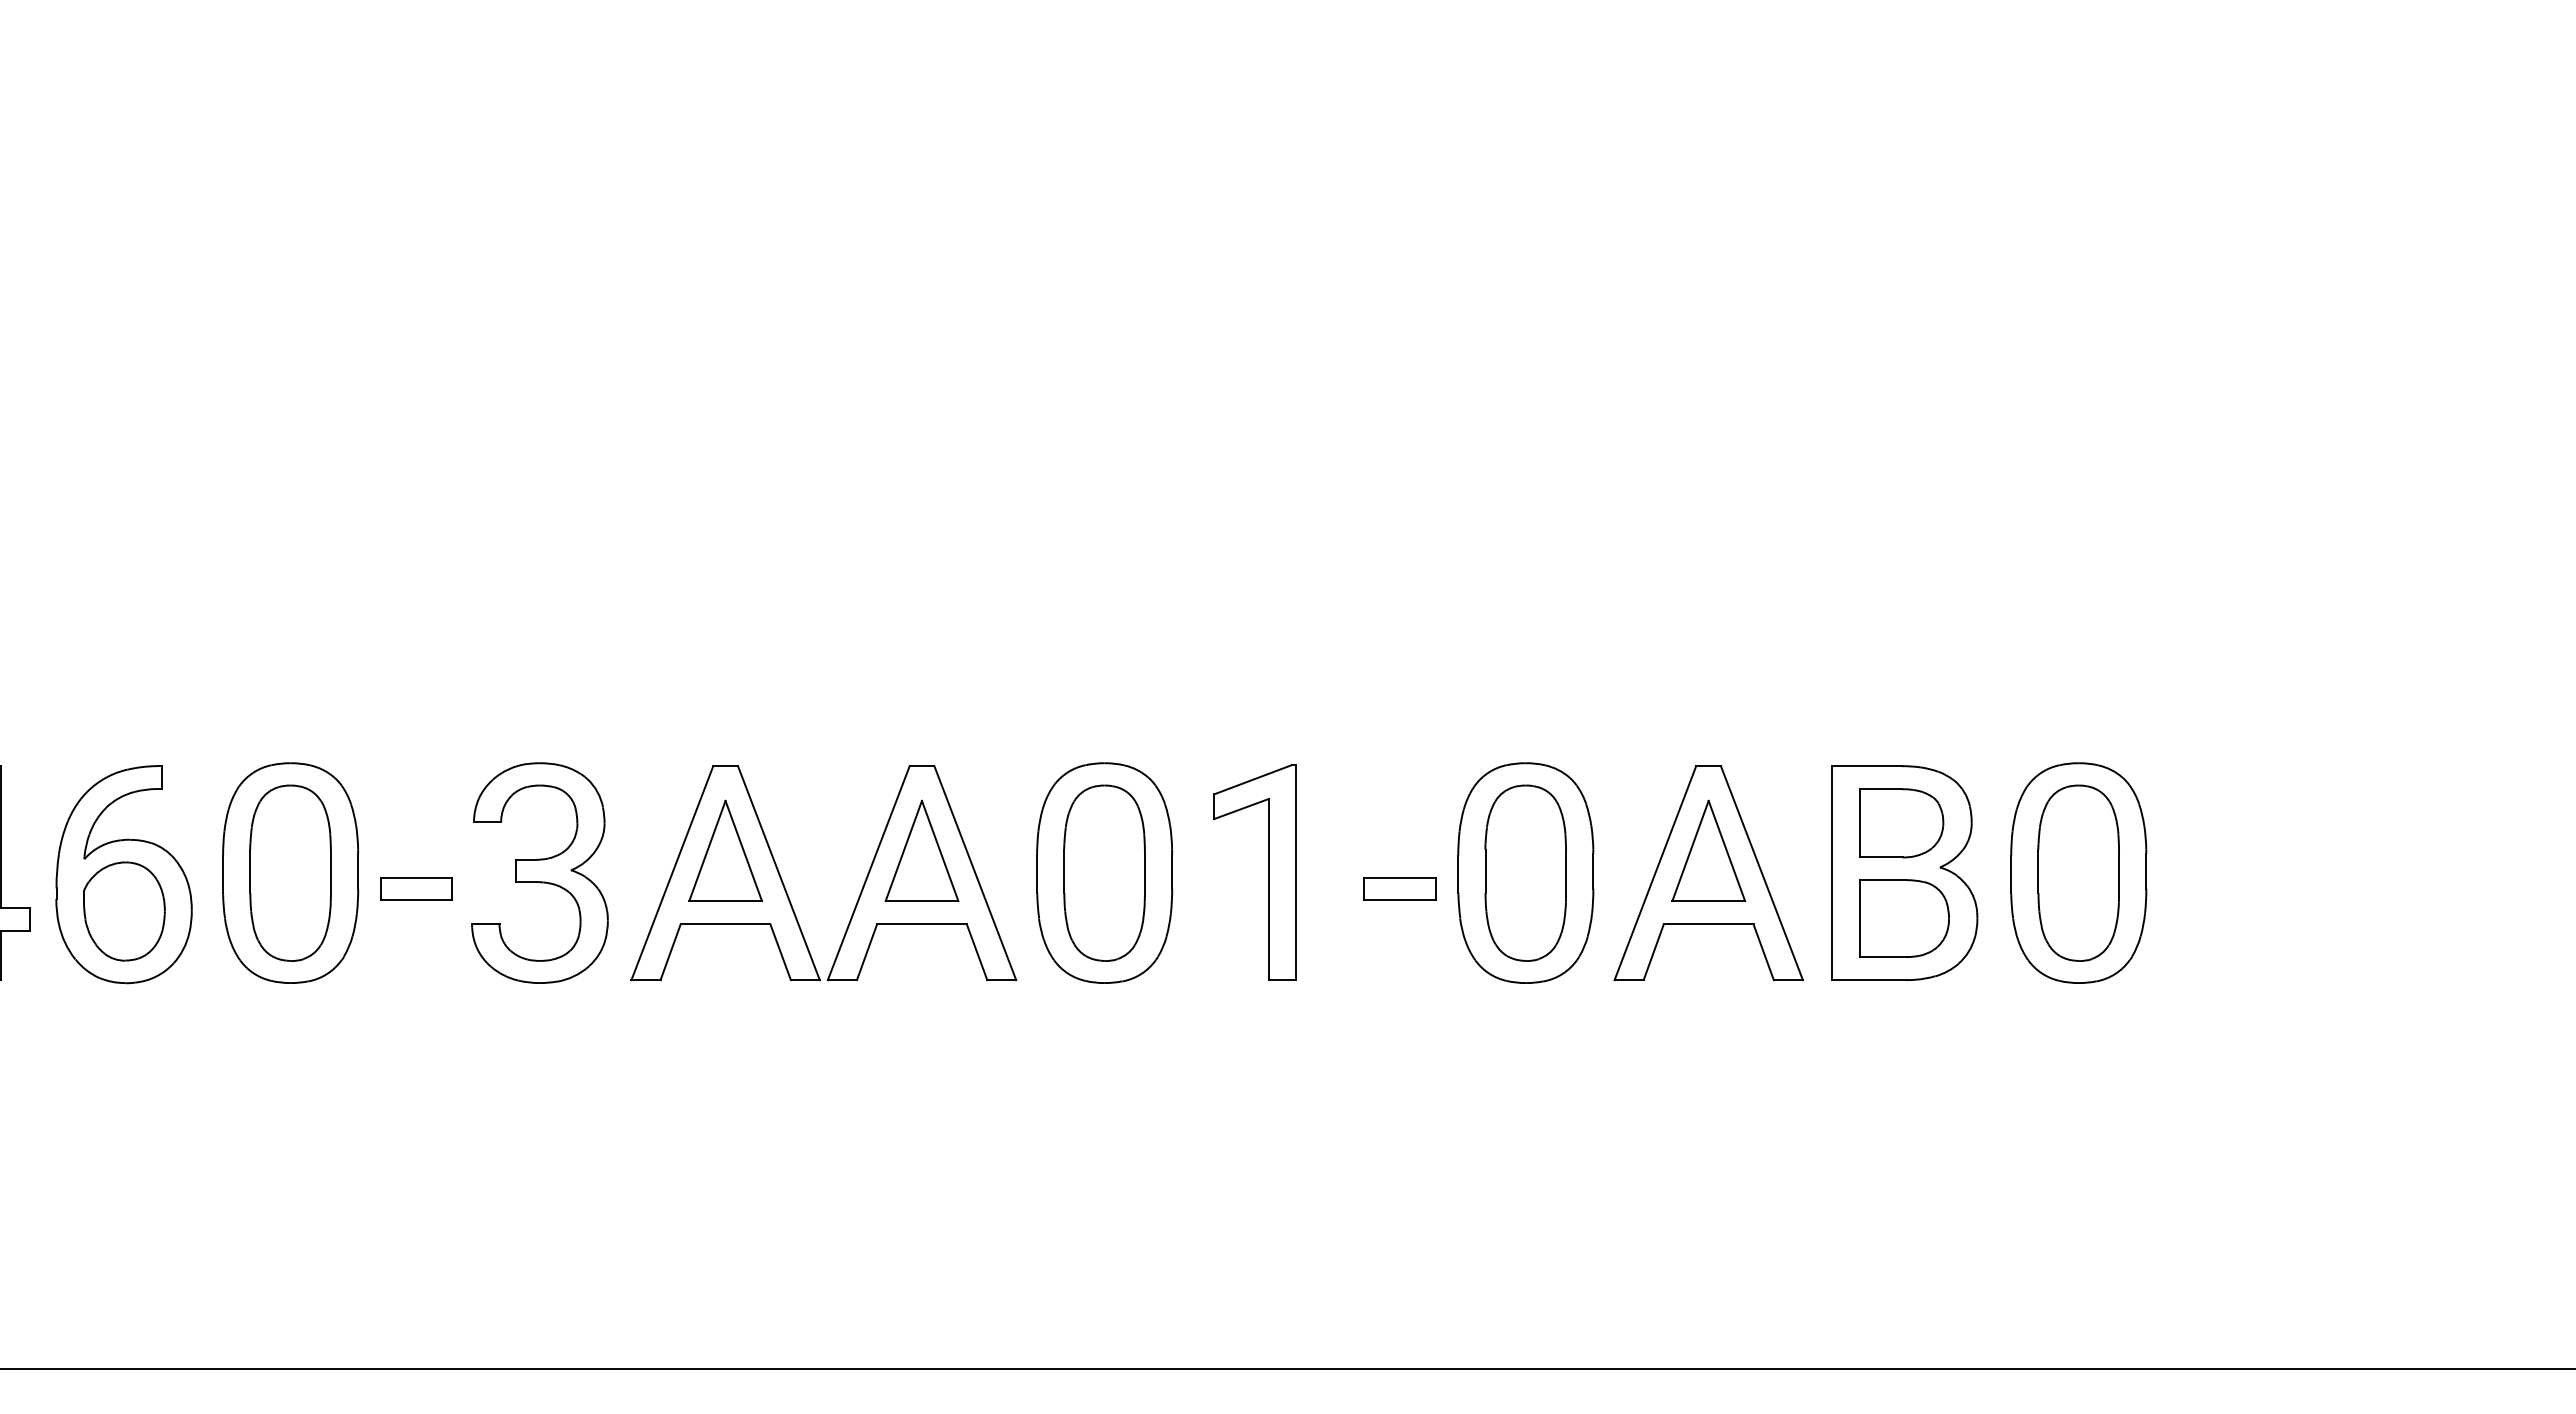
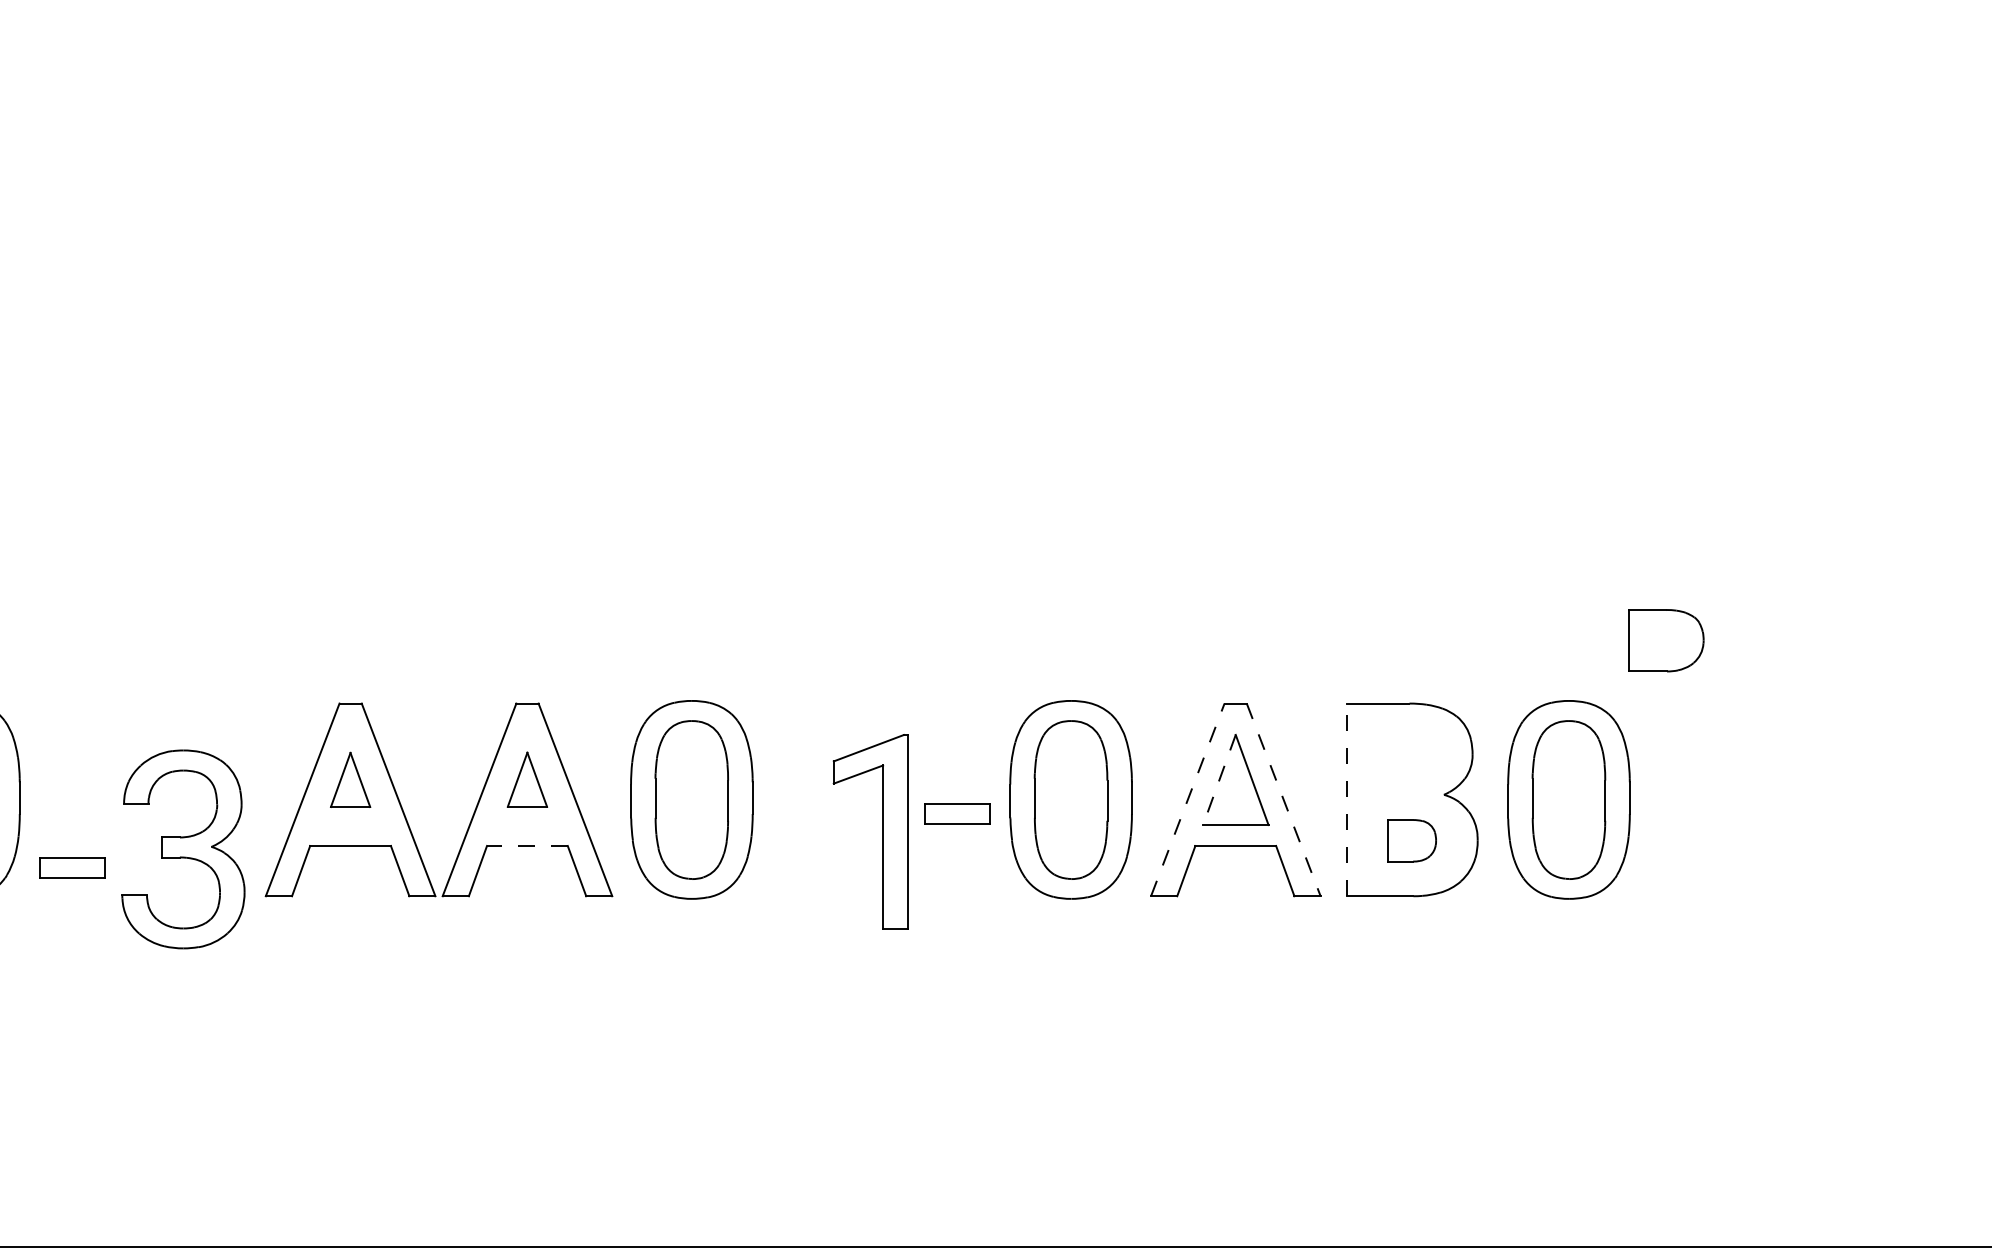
part: (1901, 823) -> (1665, 640), moved
part: (725, 850) -> (350, 779), size x0.6
part: (921, 850) -> (526, 779), size x0.6
line: (1690, 851) -> (1219, 780), solid -> dashed
part: (539, 872) -> (183, 848), moved
part: (1268, 872) -> (882, 831), moved
line: (1655, 873) -> (1187, 800), solid -> dashed
line: (1761, 873) -> (1283, 800), solid -> dashed
line: (1831, 873) -> (1346, 800), solid -> dashed
part: (416, 888) -> (72, 867), moved
part: (1904, 918) -> (1412, 840), size x0.6
line: (921, 924) -> (526, 846), solid -> dashed

